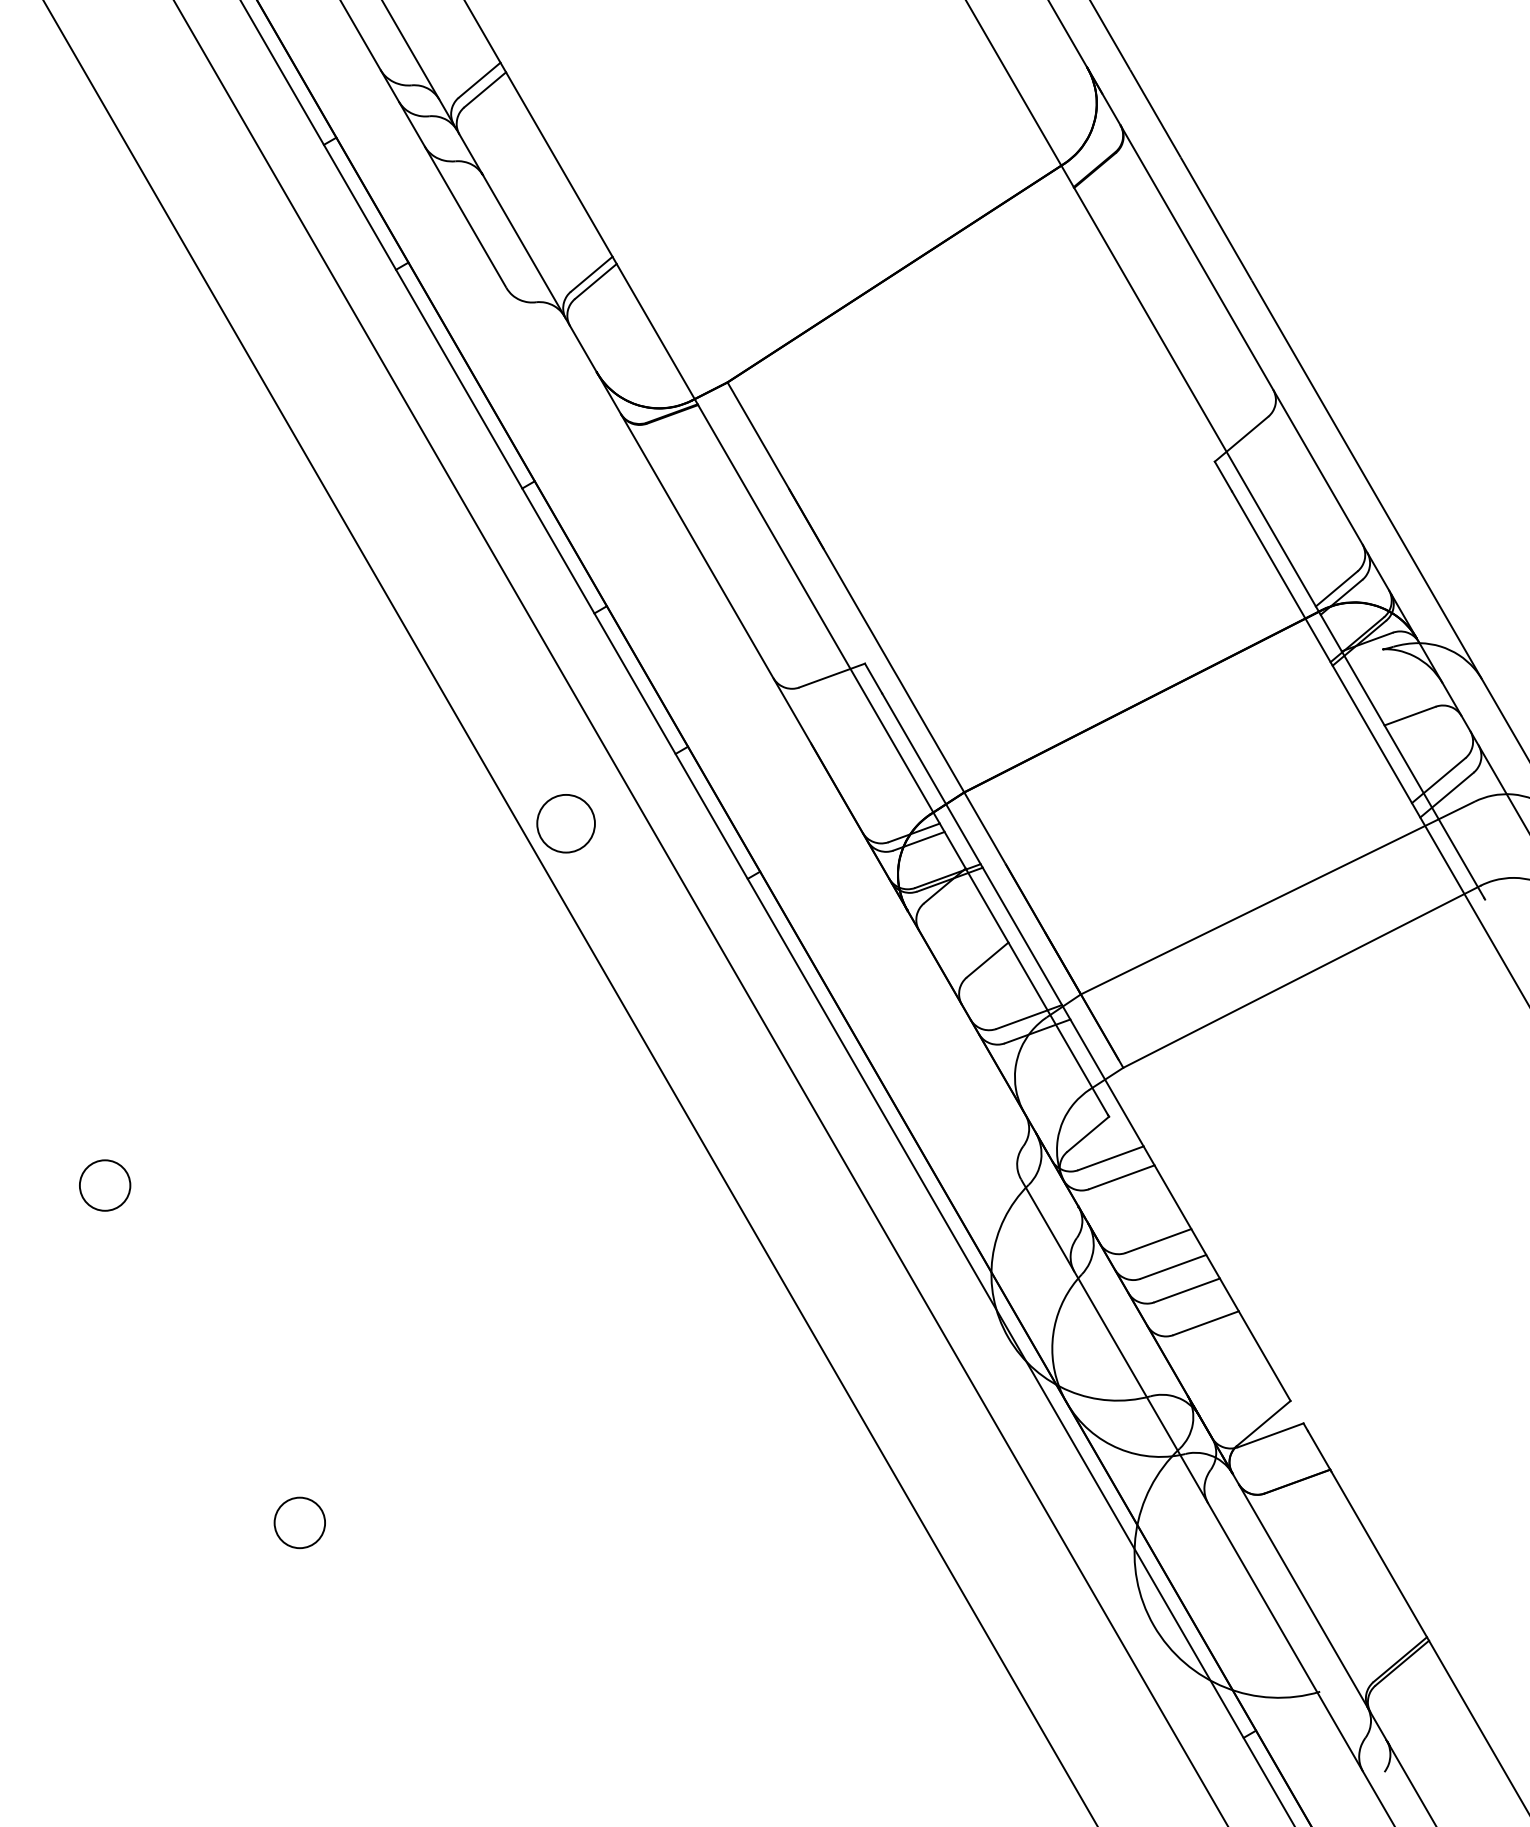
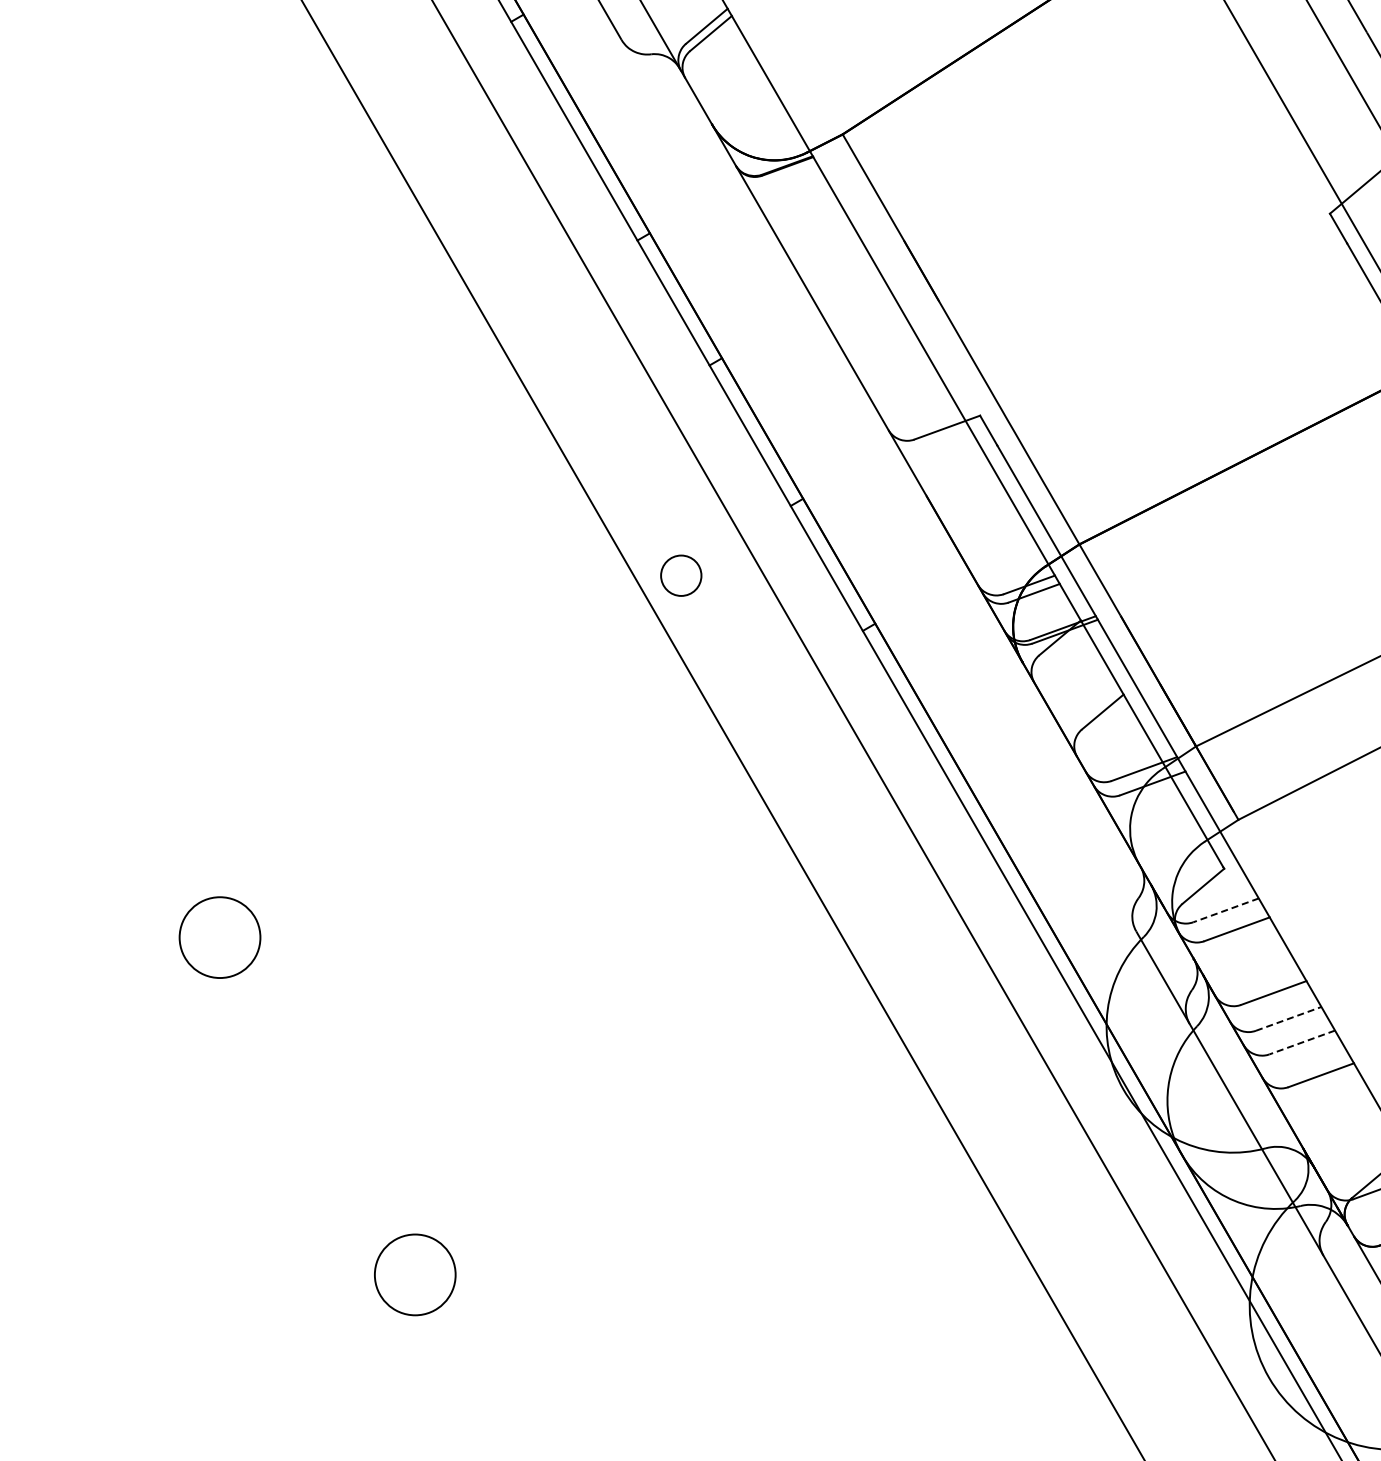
circle: (565, 823) -> (680, 575), size x0.7
line: (1110, 1158) -> (1225, 910), solid -> dashed
circle: (105, 1185) -> (220, 937), size x1.6
line: (1173, 1266) -> (1288, 1018), solid -> dashed
line: (1187, 1290) -> (1302, 1042), solid -> dashed
circle: (299, 1522) -> (414, 1274), size x1.6

